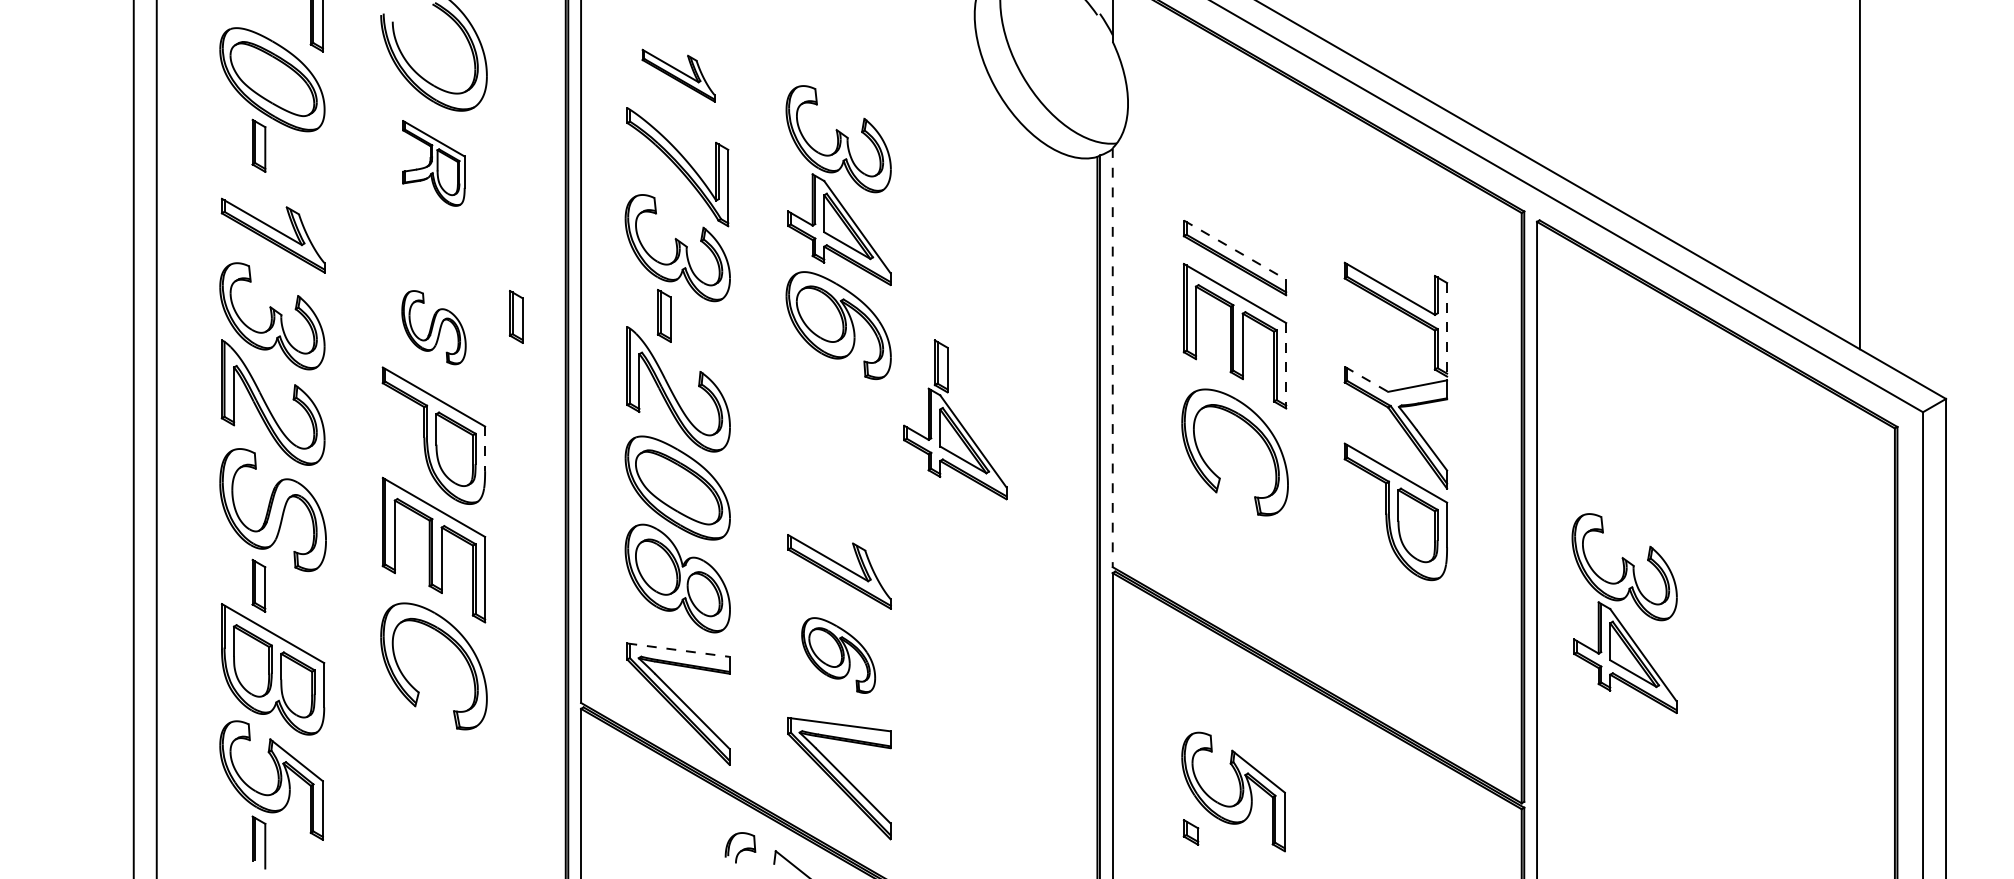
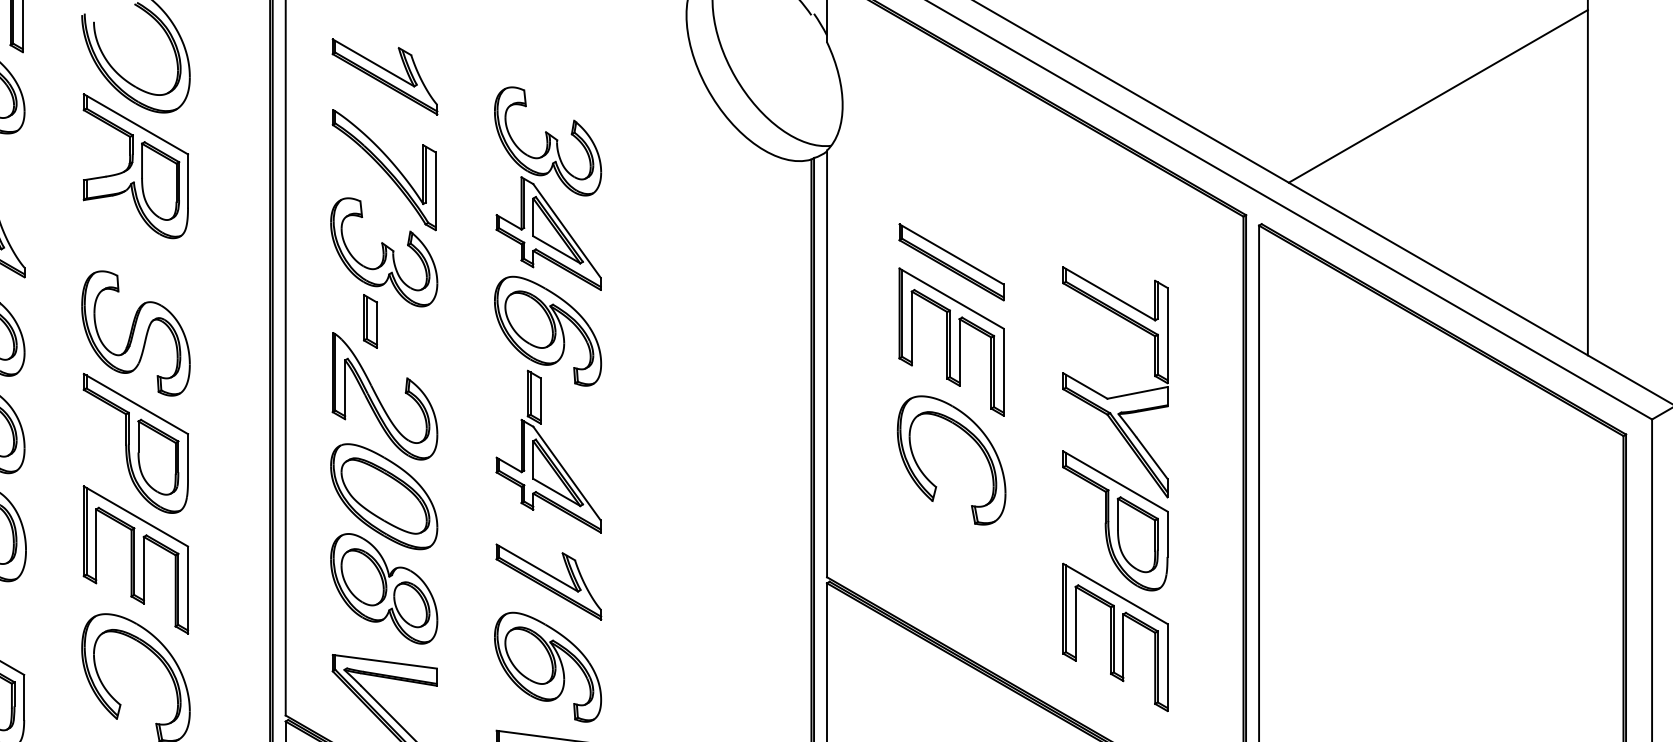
part: (678, 75) -> (384, 76), size x1.43
line: (1712, 94) -> (1437, 95), added
part: (433, 163) -> (135, 166), size x1.67
line: (1235, 250) -> (952, 254), dashed -> solid
part: (515, 316) -> (218, 322), removed
part: (433, 327) -> (135, 333), size x1.67
line: (1447, 329) -> (1167, 335), dashed -> solid
line: (1112, 357) -> (826, 363), dashed -> solid
line: (1286, 365) -> (1003, 371), dashed -> solid
line: (1366, 379) -> (1085, 386), dashed -> solid
part: (955, 419) -> (548, 451), moved
line: (485, 449) -> (188, 457), dashed -> solid
part: (1618, 618) -> (1342, 629), removed
part: (1395, 626) -> (1114, 637), added
line: (678, 650) -> (384, 662), dashed -> solid
part: (838, 655) -> (547, 667), size x1.43

